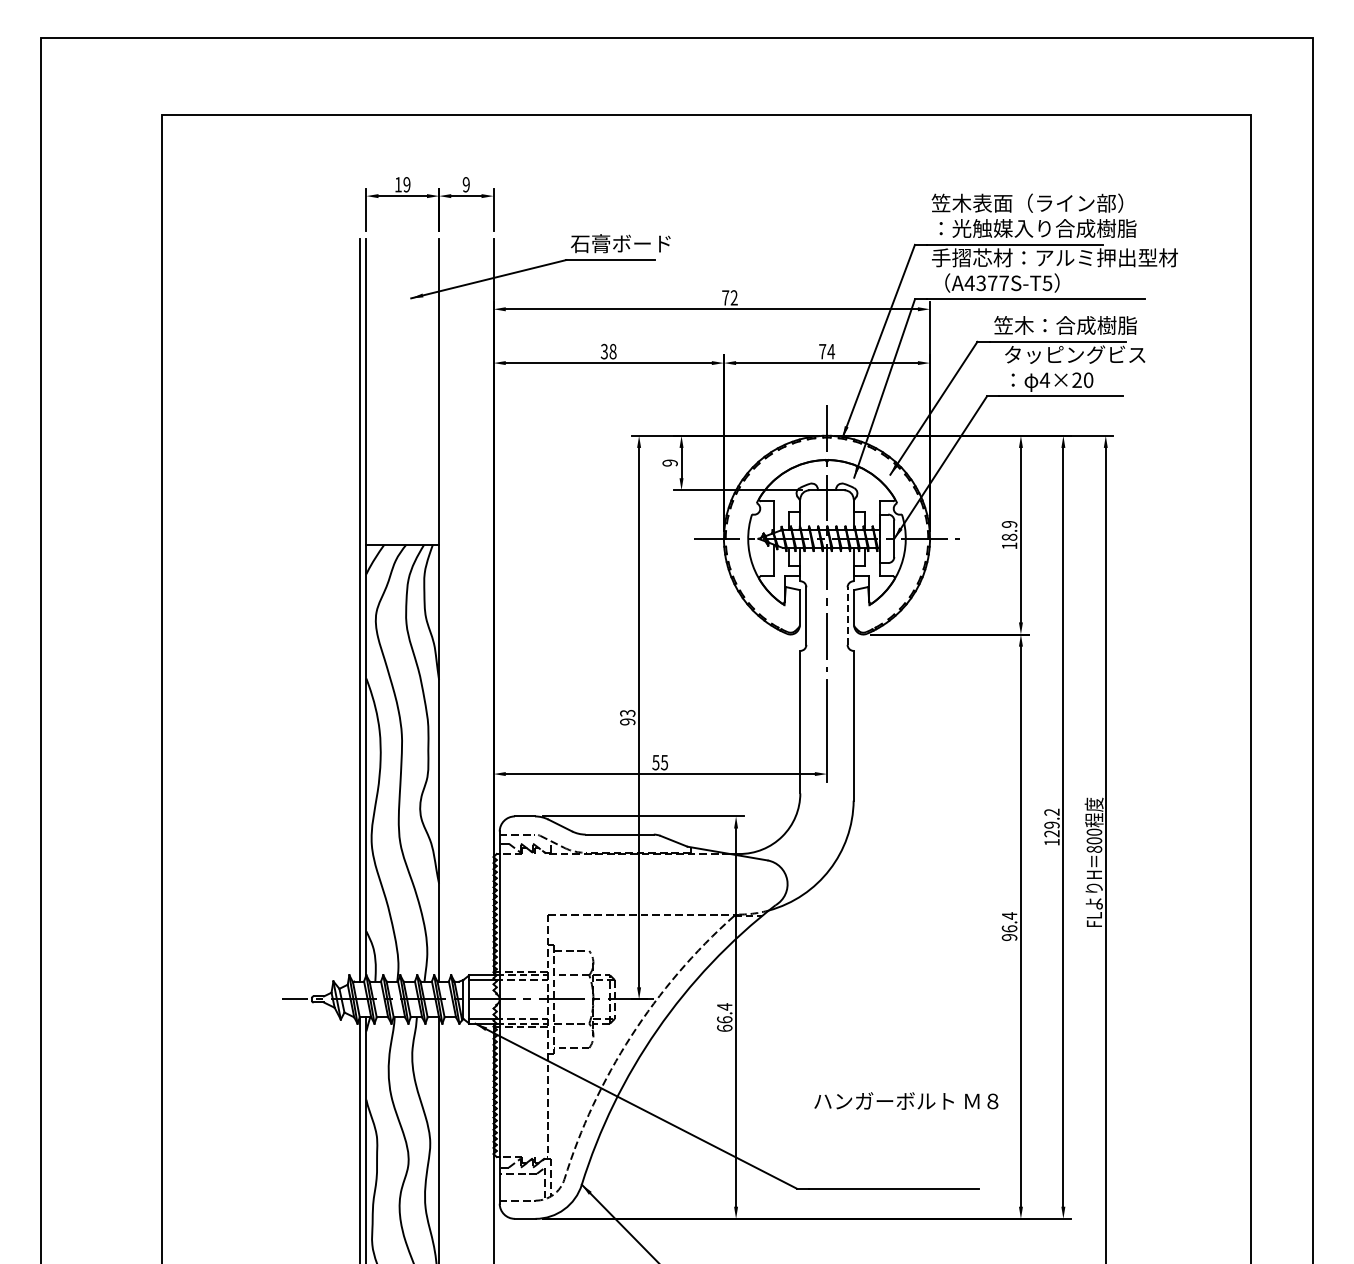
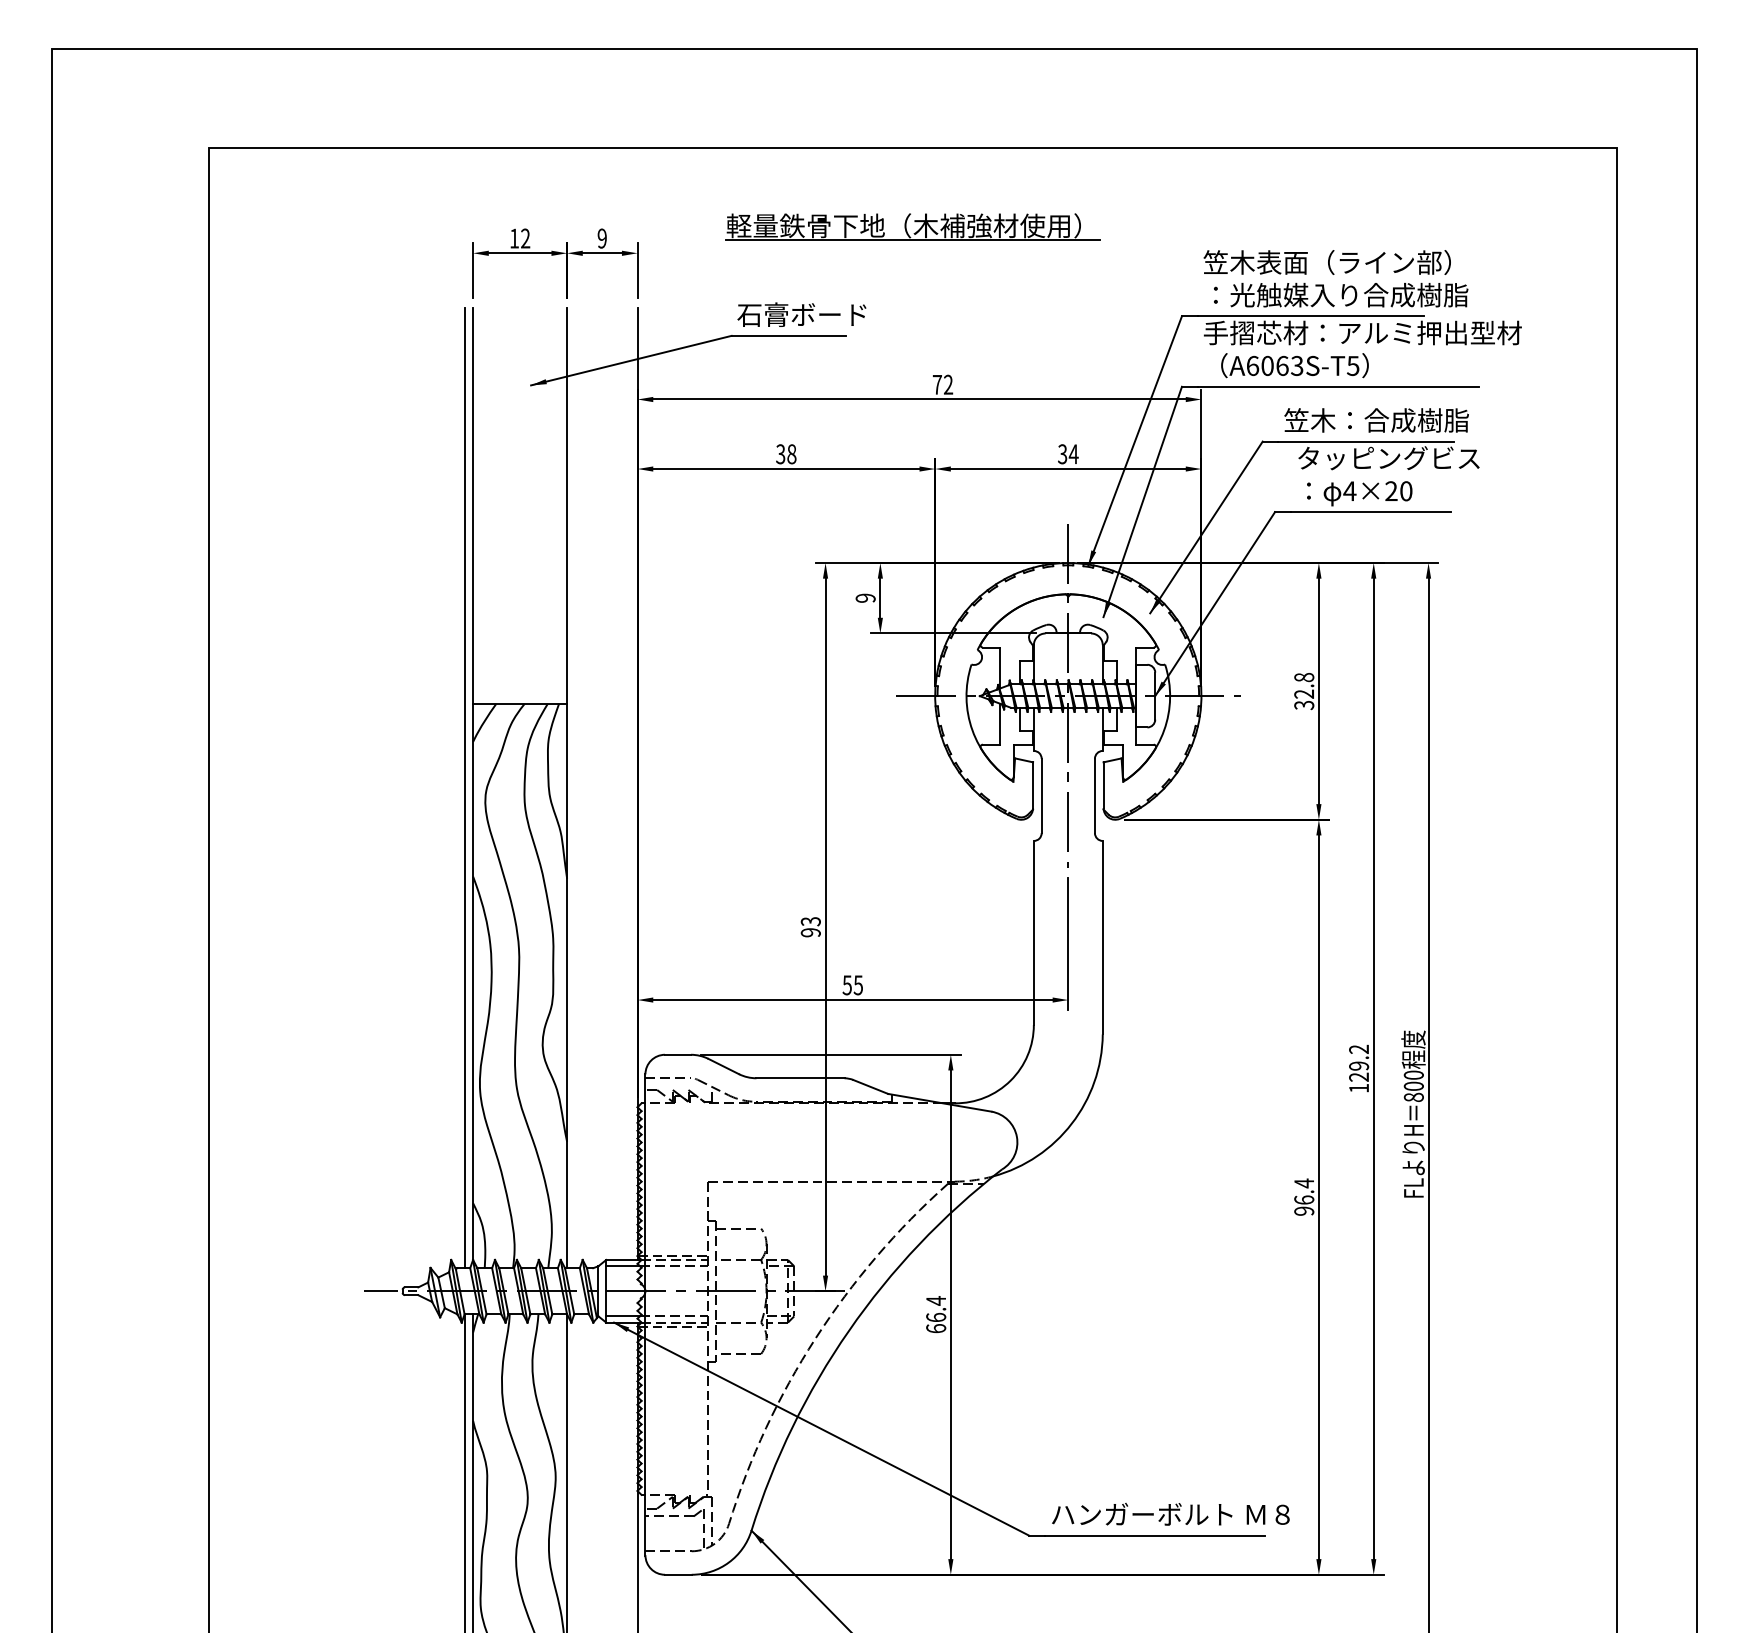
part: (706, 175) -> (912, 226), added
text: (406, 184) -> (524, 238), 19 -> 12
text: (986, 283) -> (1274, 366), A4377S-T5 -> A6063S-T5
text: (822, 351) -> (1062, 454), 74 -> 34
text: (1009, 534) -> (1304, 690), 18.9 -> 32.8
line: (847, 616) -> (1094, 796), dashed -> solid
text: (906, 1100) -> (1171, 1513), moved

